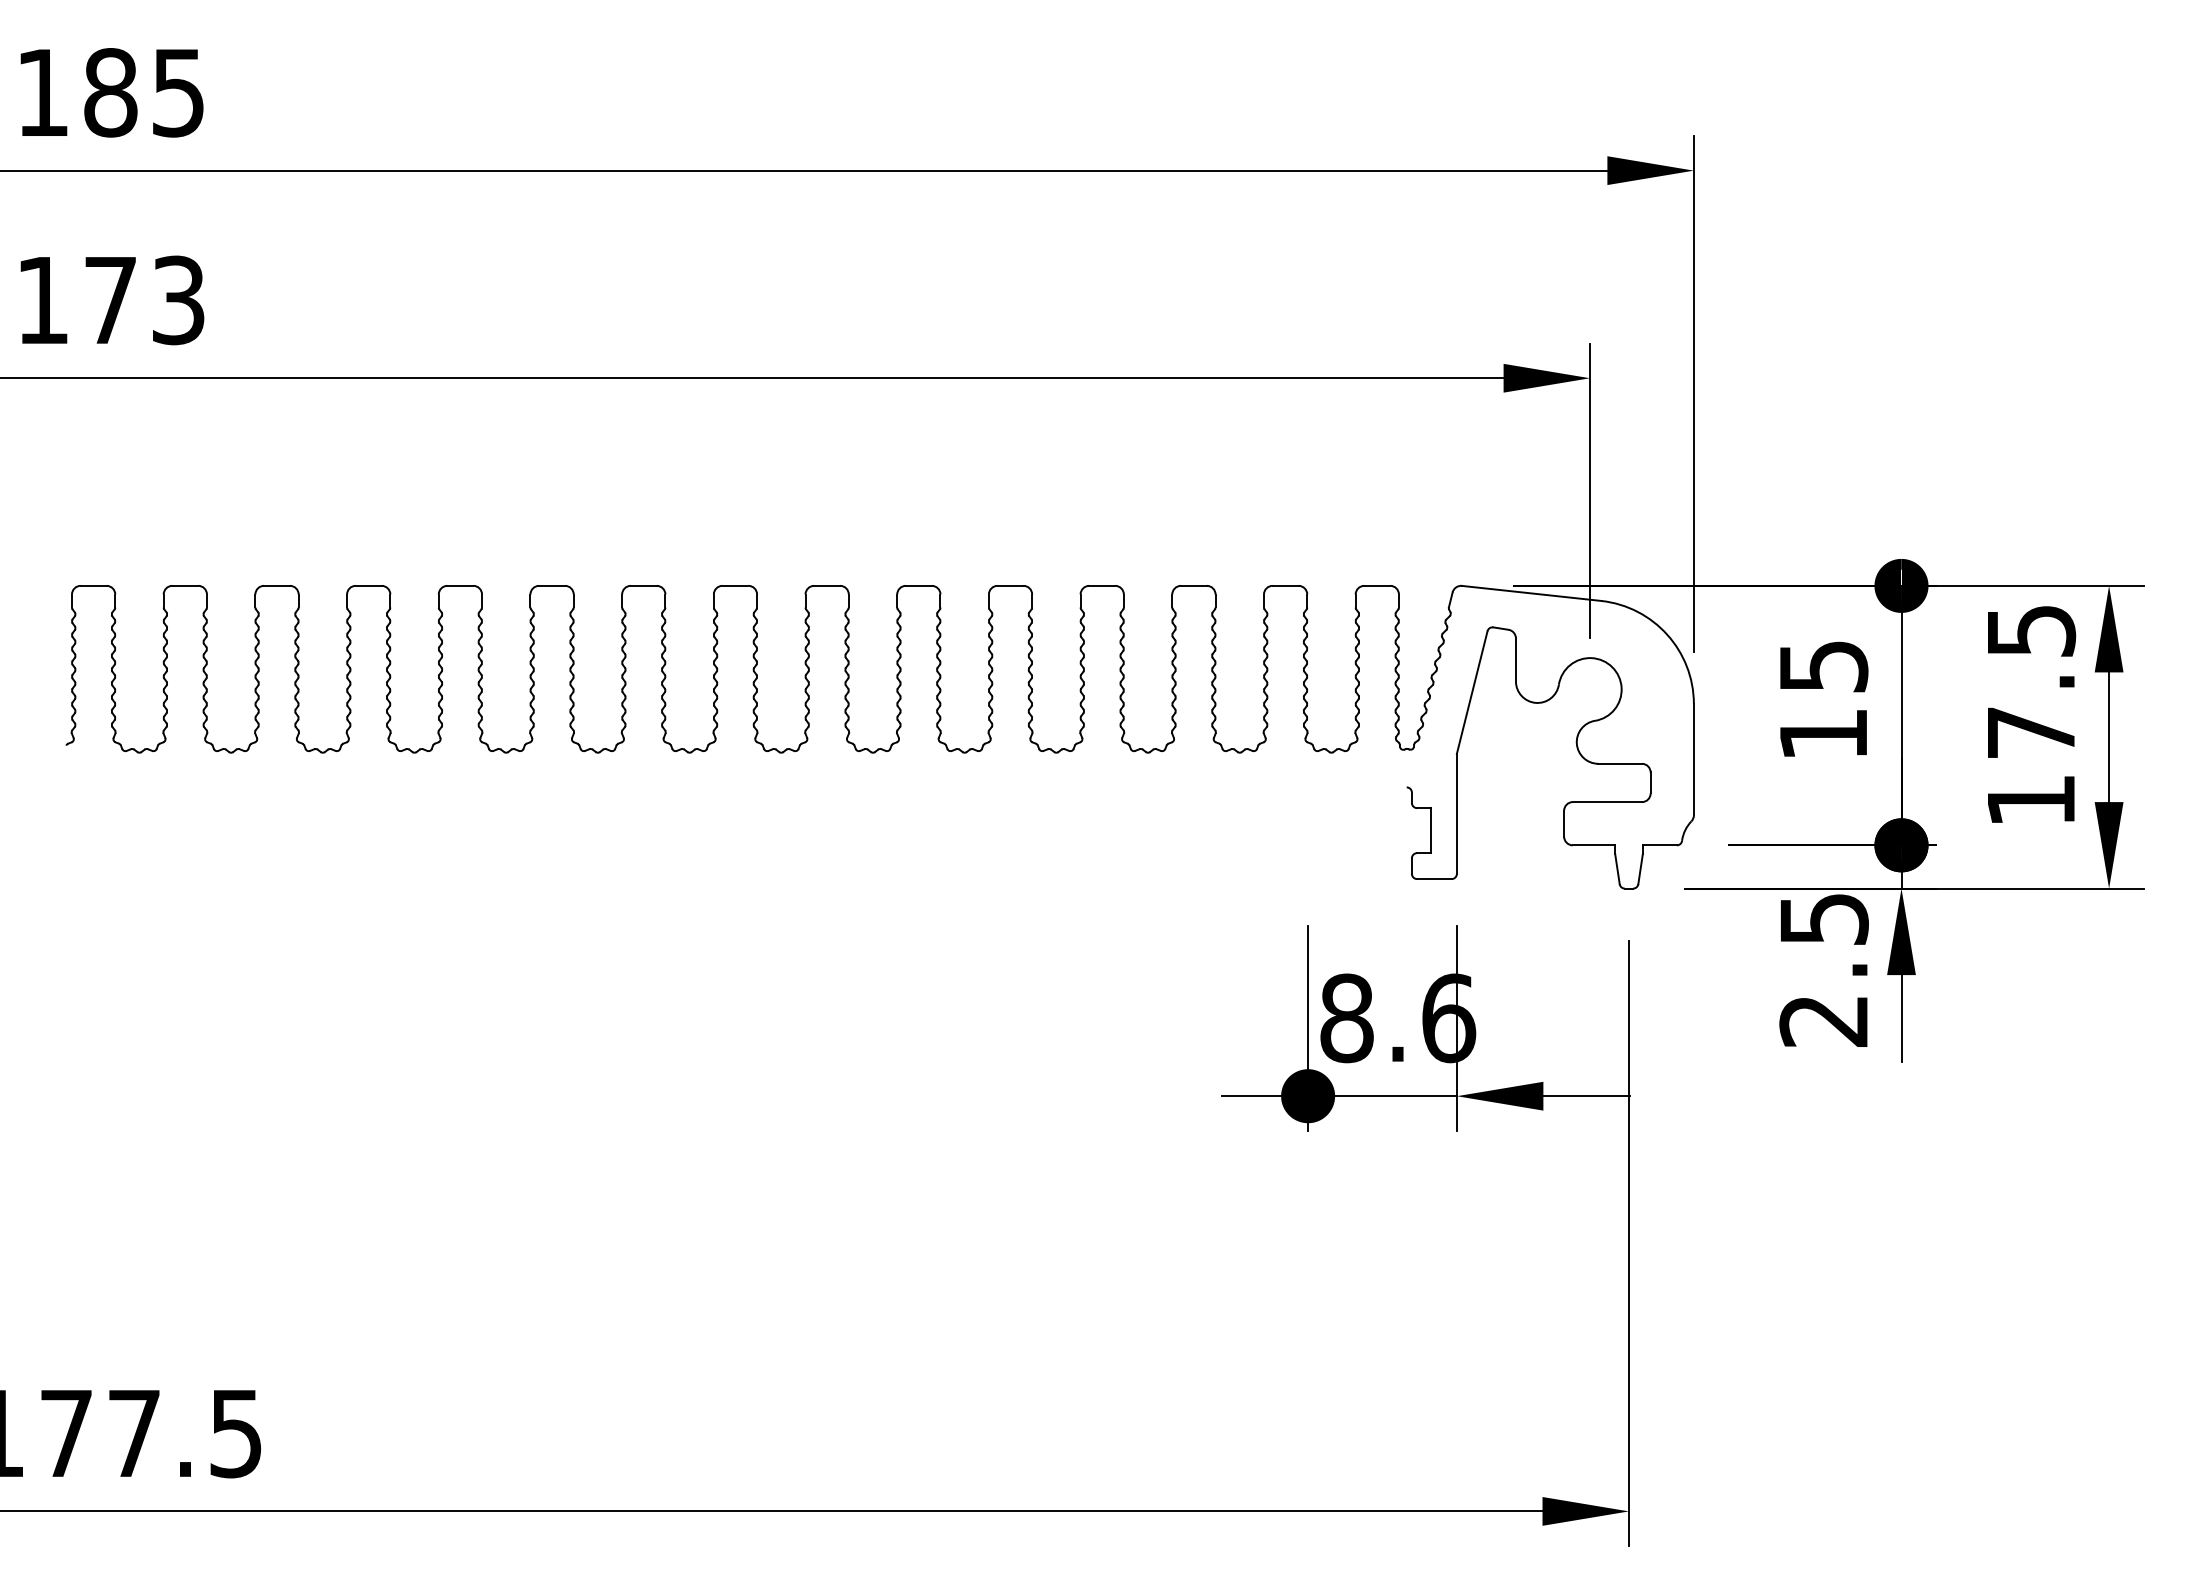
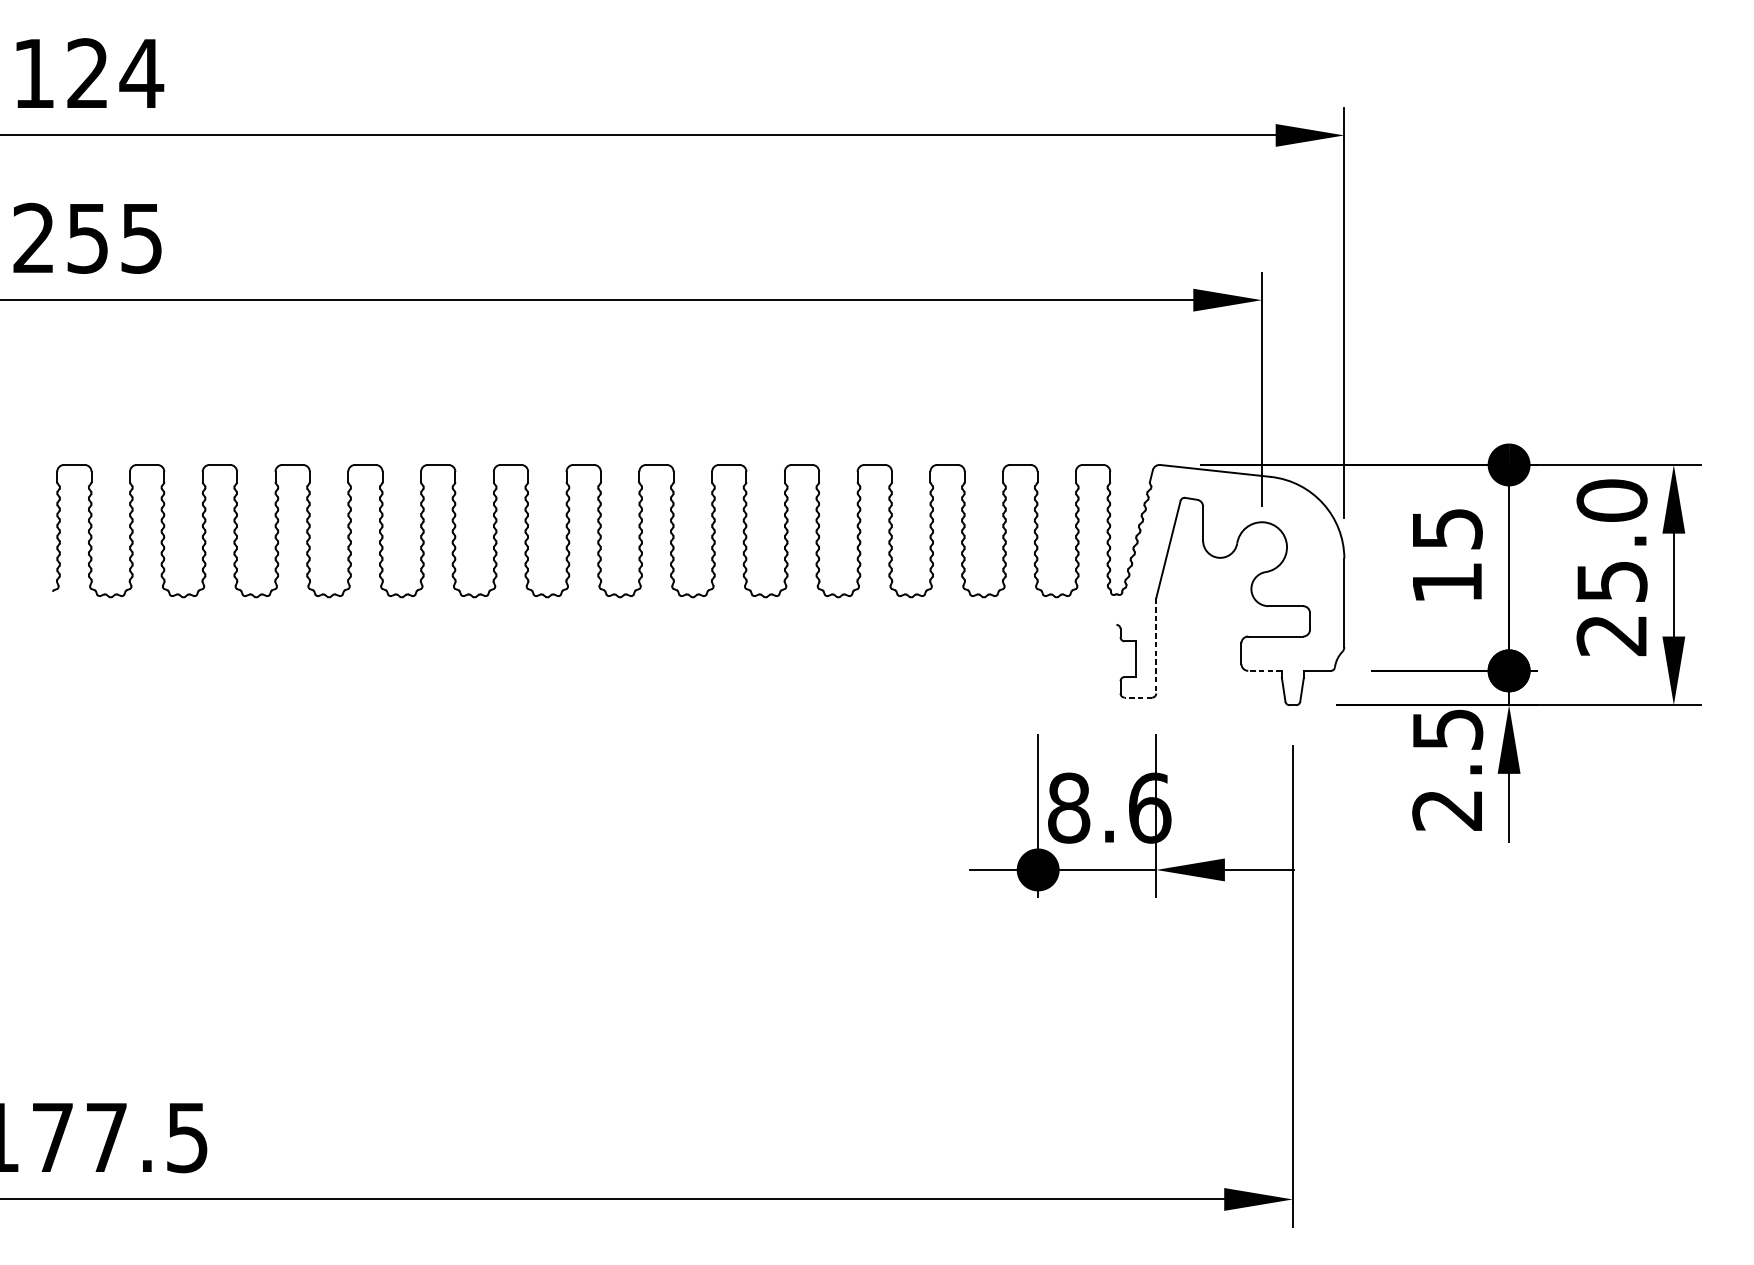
text: (145, 92) -> (115, 73), 185 -> 124
text: (110, 300) -> (87, 238), 173 -> 255
text: (2031, 715) -> (1612, 567), 17.5 -> 25.0
line: (1456, 814) -> (1155, 646), solid -> dashed
line: (1593, 845) -> (1264, 670), solid -> dashed
line: (1433, 879) -> (1137, 697), solid -> dashed

